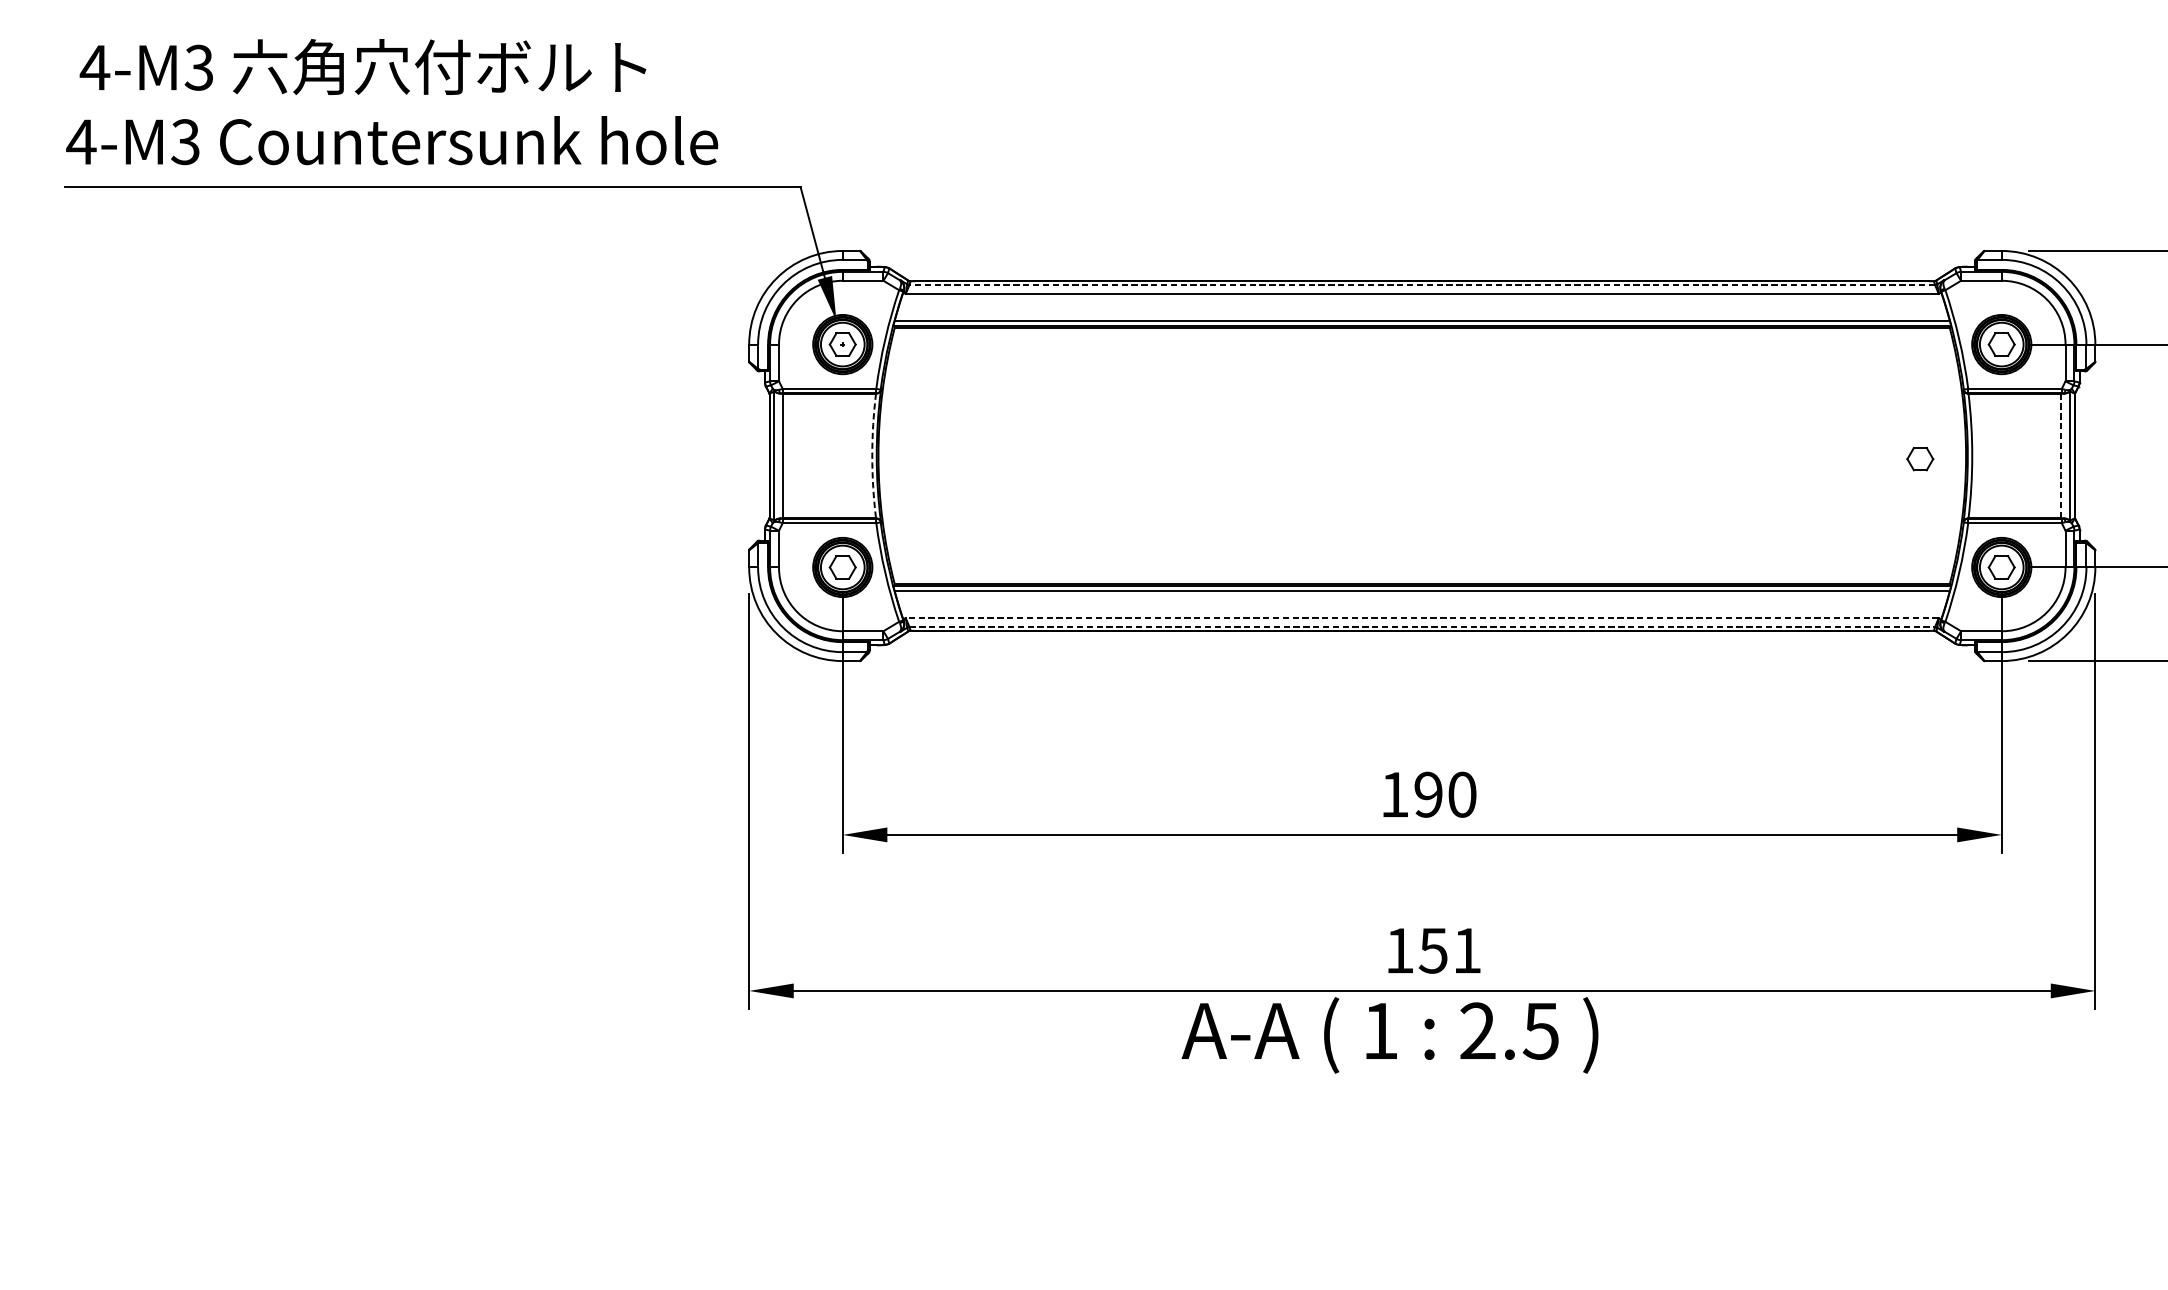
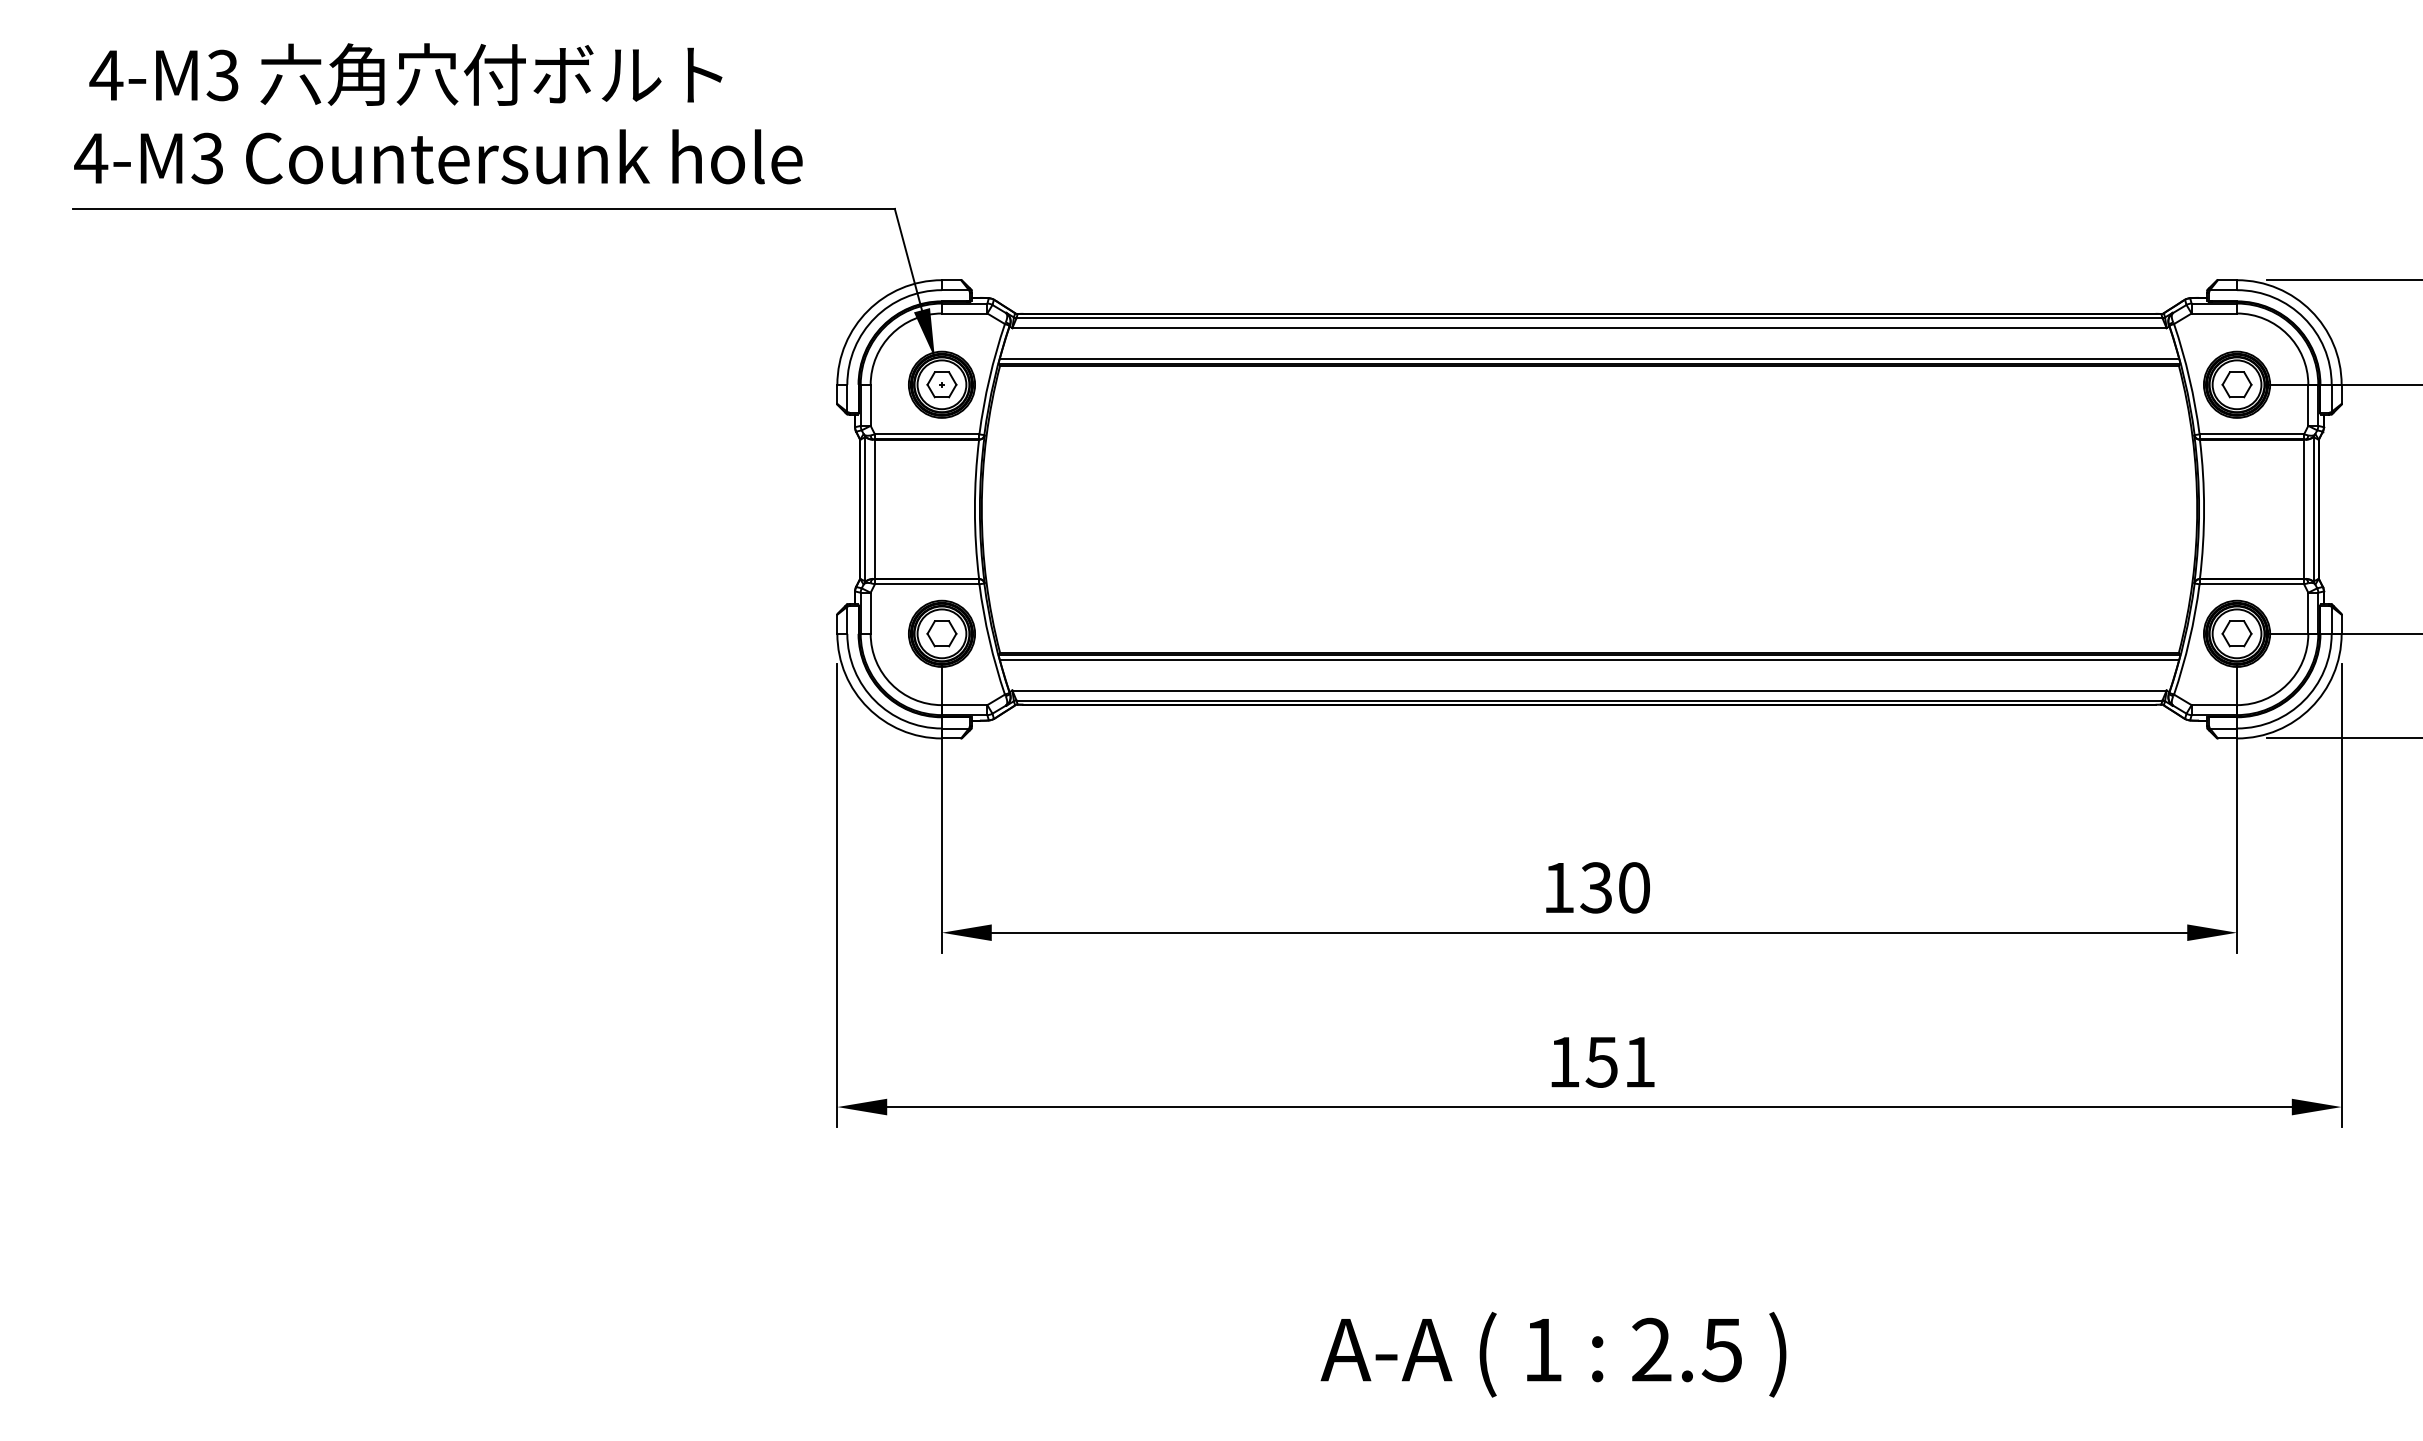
line: (1422, 285) -> (1589, 318), dashed -> solid
arc: (871, 456) -> (974, 509), dashed -> solid
line: (2061, 456) -> (2303, 509), dashed -> solid
part: (1919, 458) -> (2145, 512), removed
line: (1422, 618) -> (1589, 690), dashed -> solid
line: (1422, 627) -> (1589, 700), dashed -> solid
text: (1427, 794) -> (1595, 887), 190 -> 130
text: (1390, 1035) -> (1553, 1354), moved

